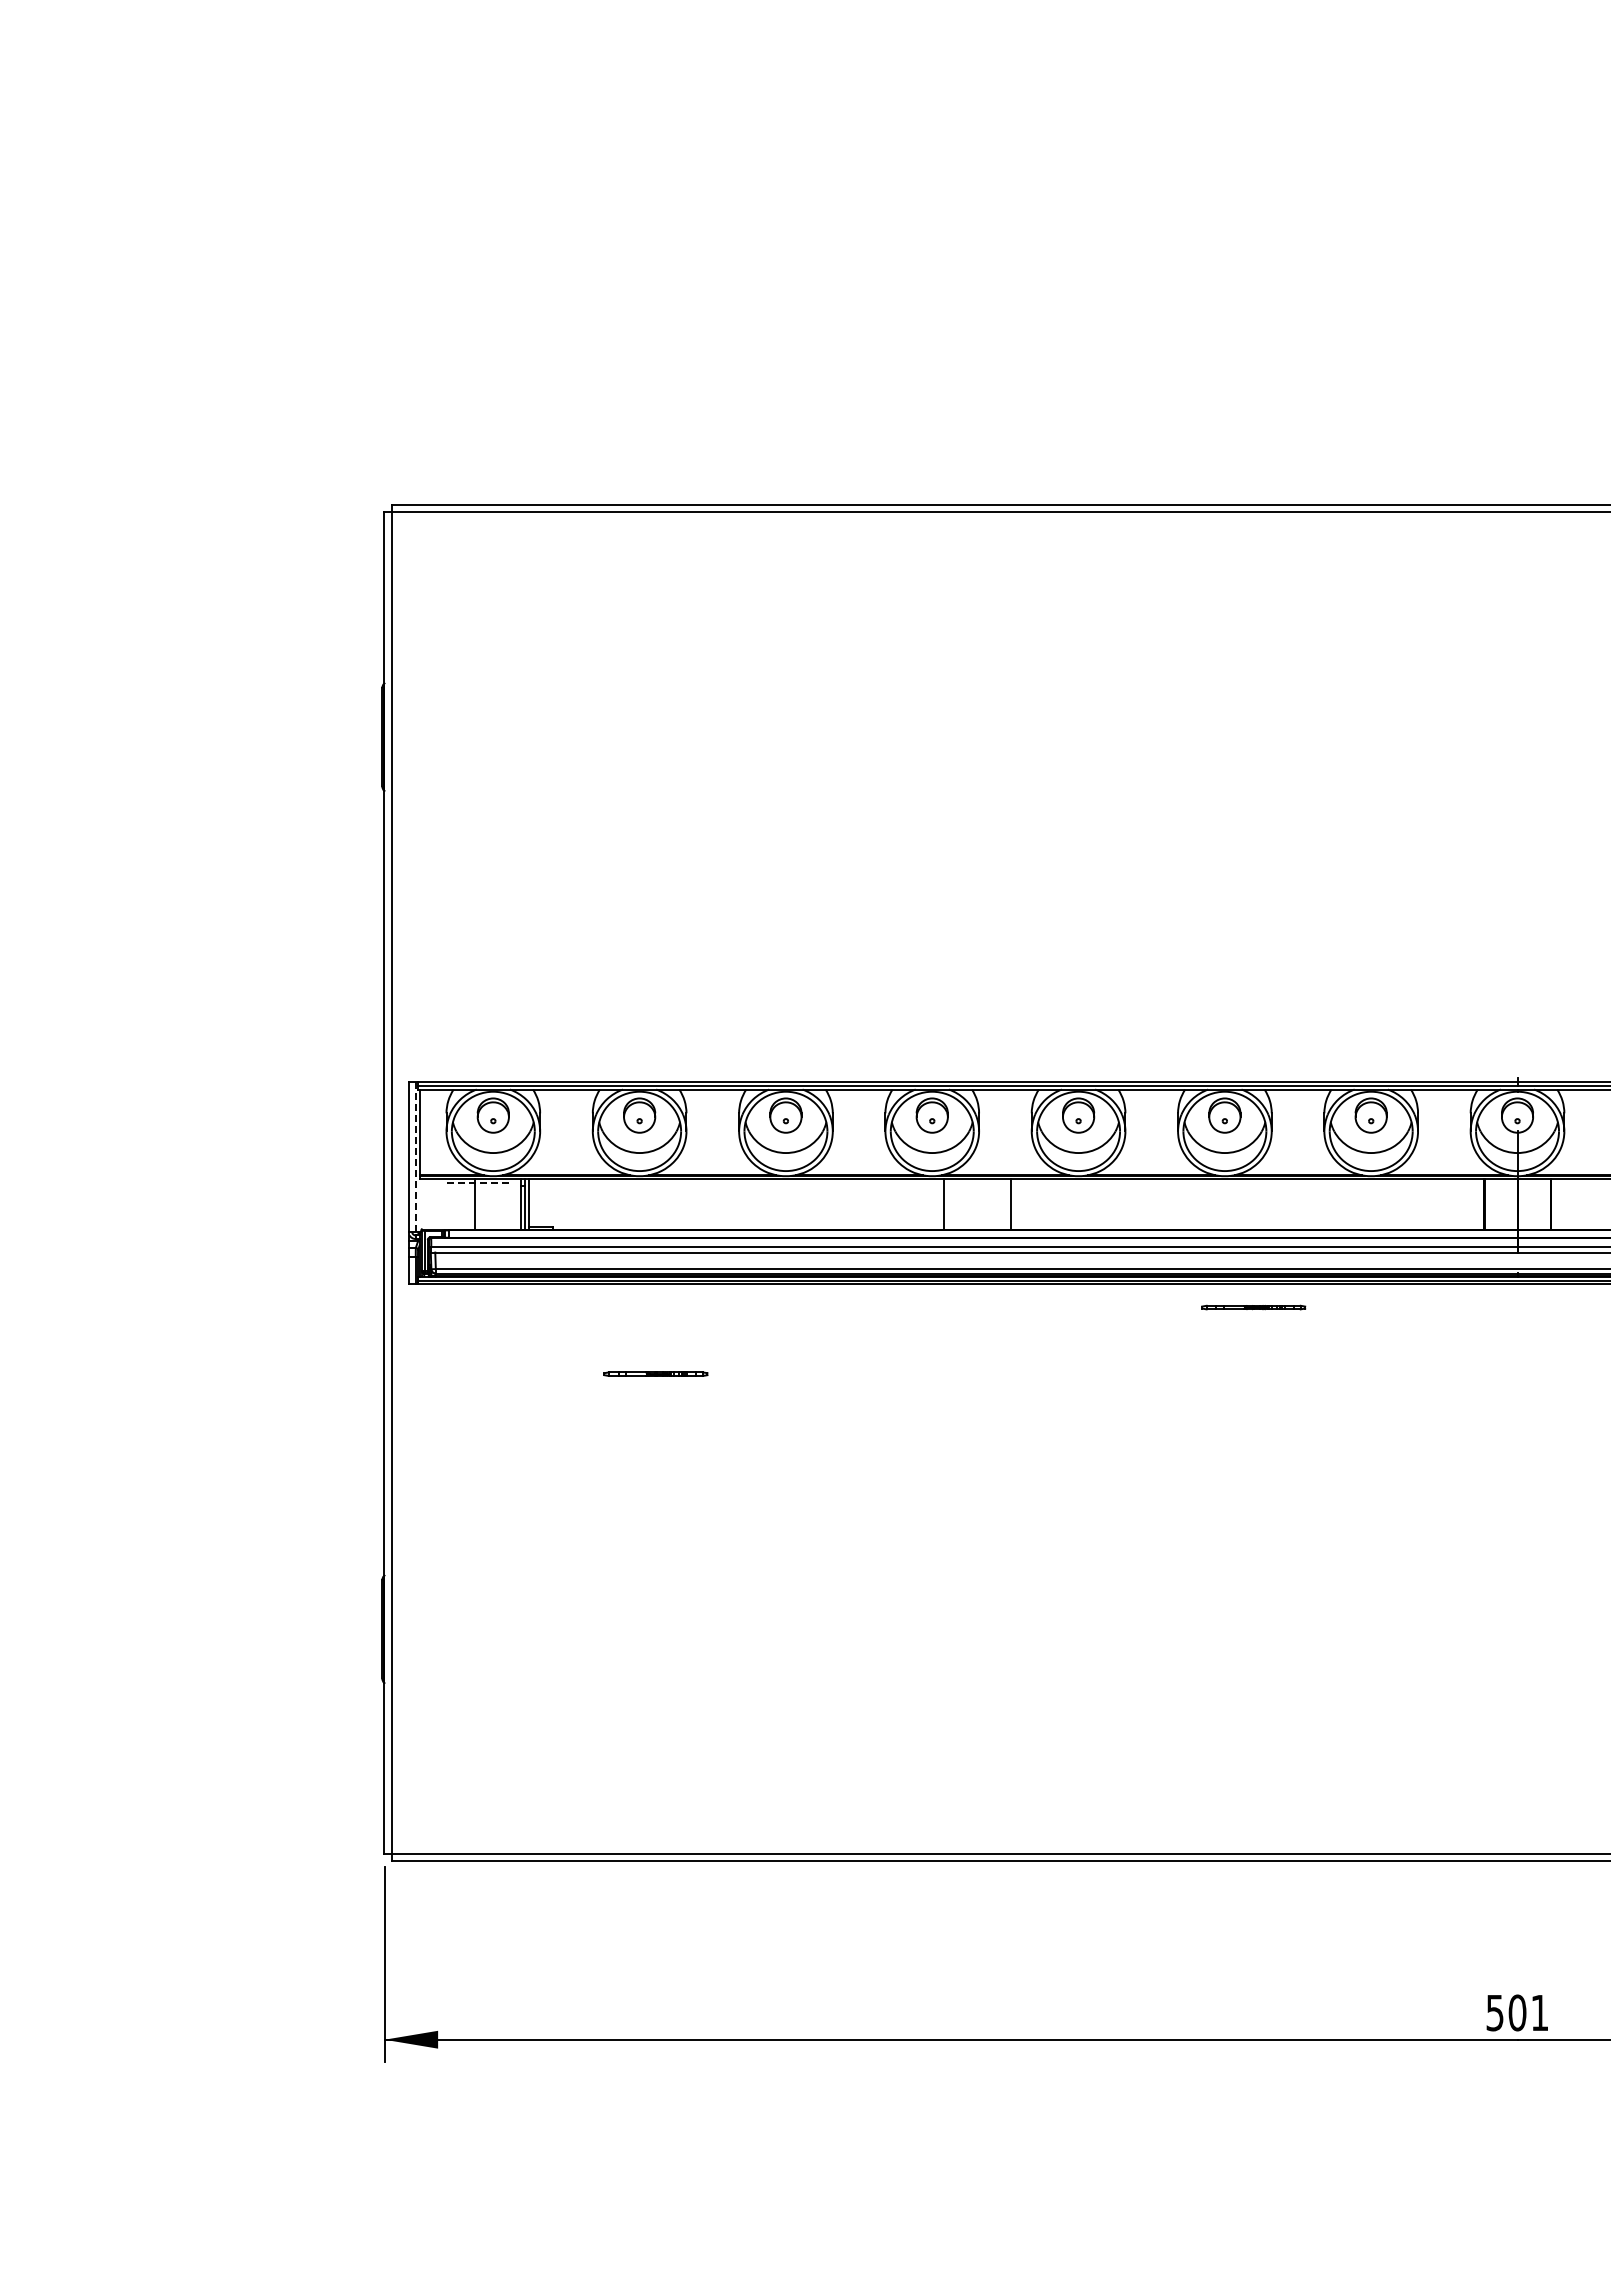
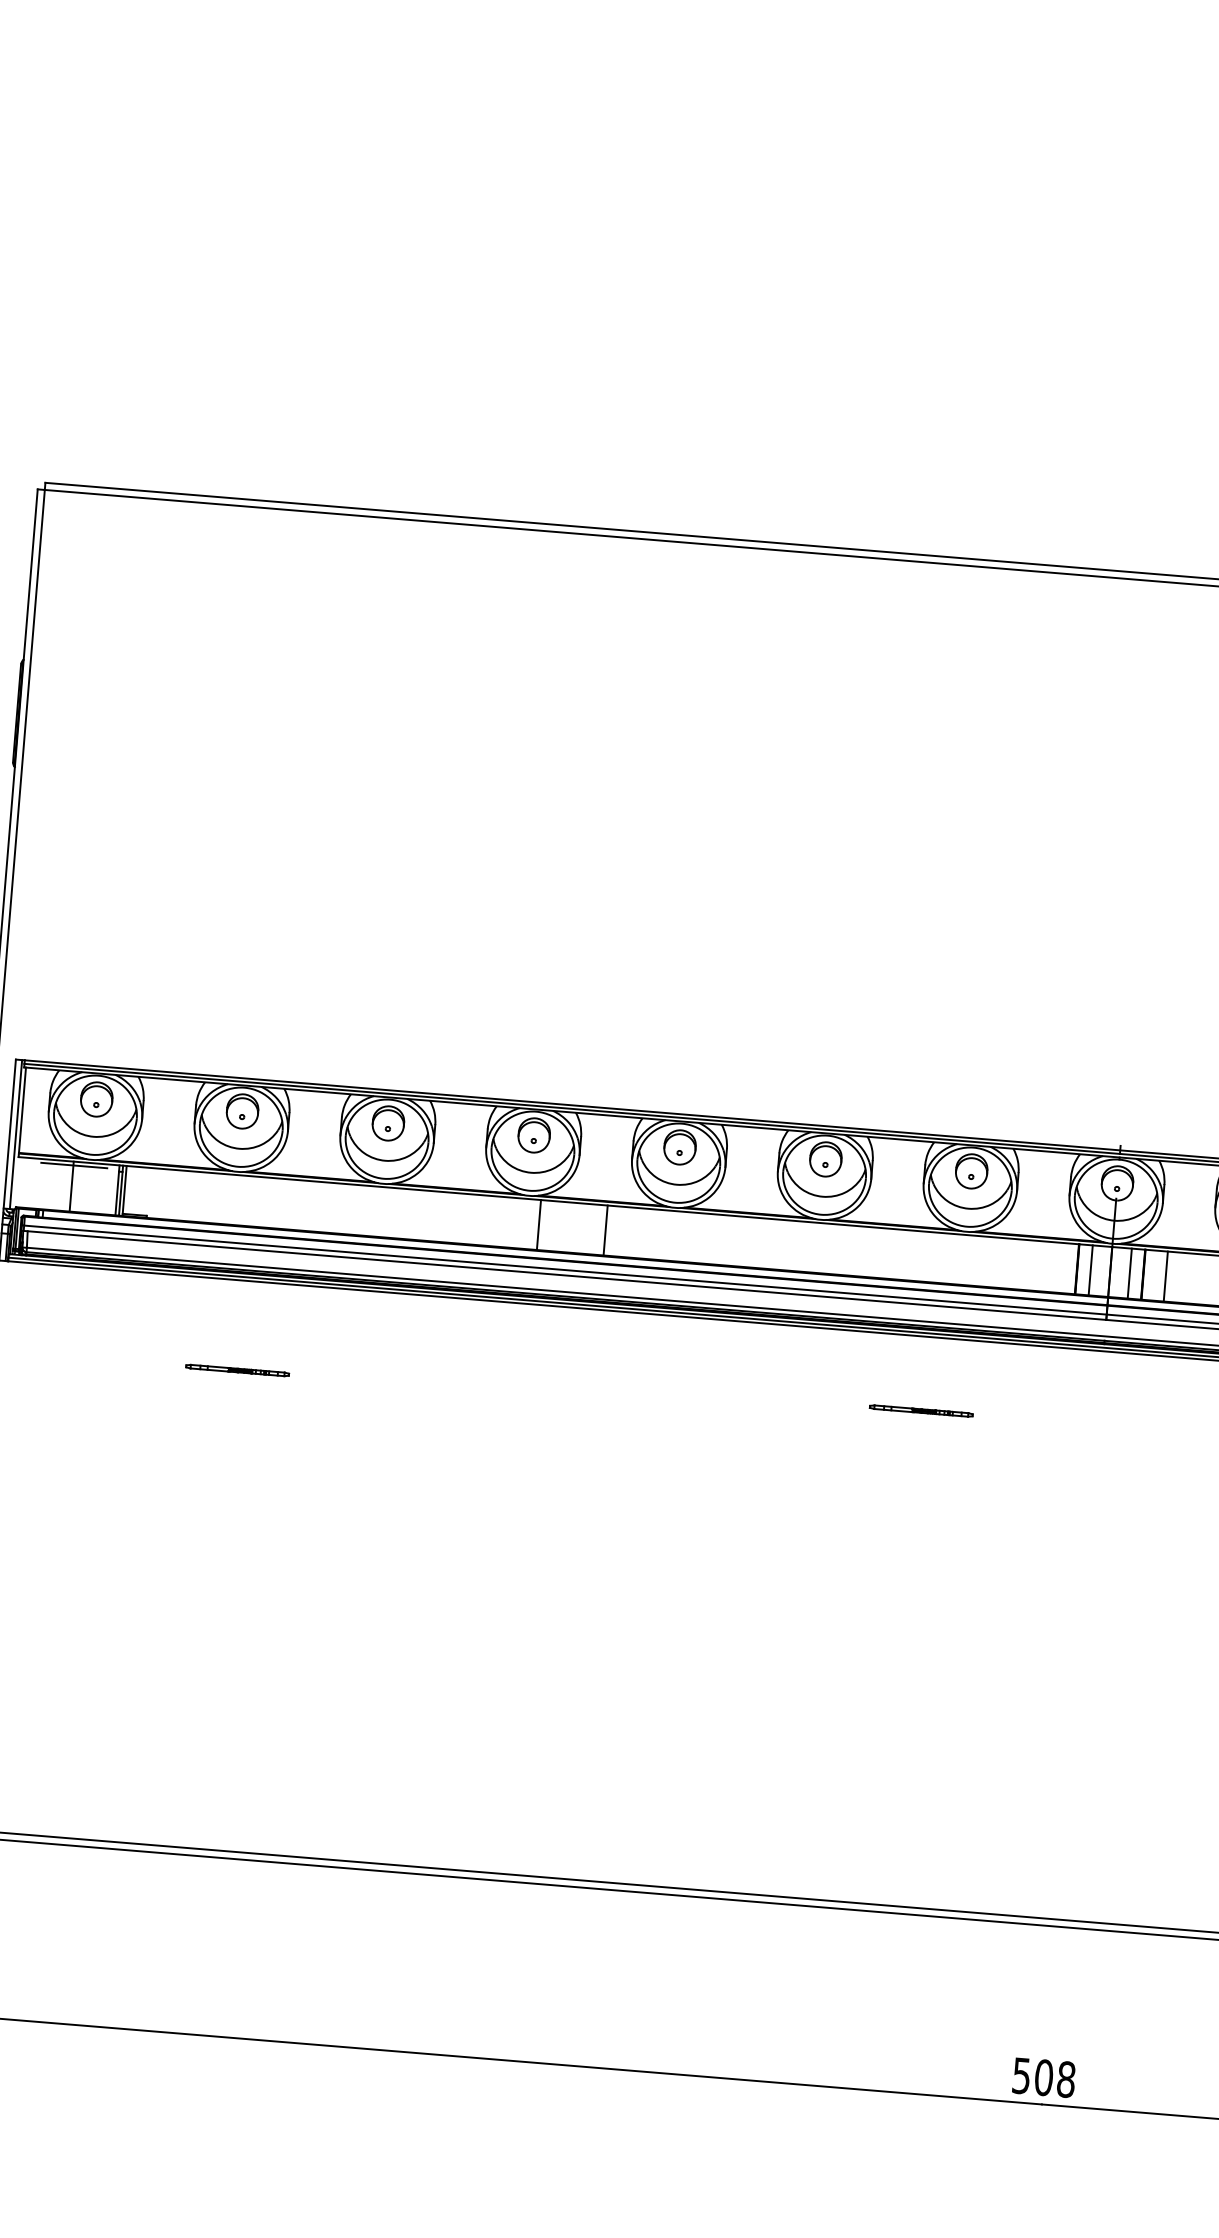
line: (415, 1157) -> (15, 1134), dashed -> solid
line: (475, 1183) -> (73, 1165), dashed -> solid
line: (1497, 1204) -> (1090, 1270), added
line: (1537, 1204) -> (1130, 1273), added
line: (1573, 1204) -> (1166, 1276), added
part: (1253, 1307) -> (921, 1410), moved
text: (1539, 2012) -> (1065, 2079), 501 -> 508

